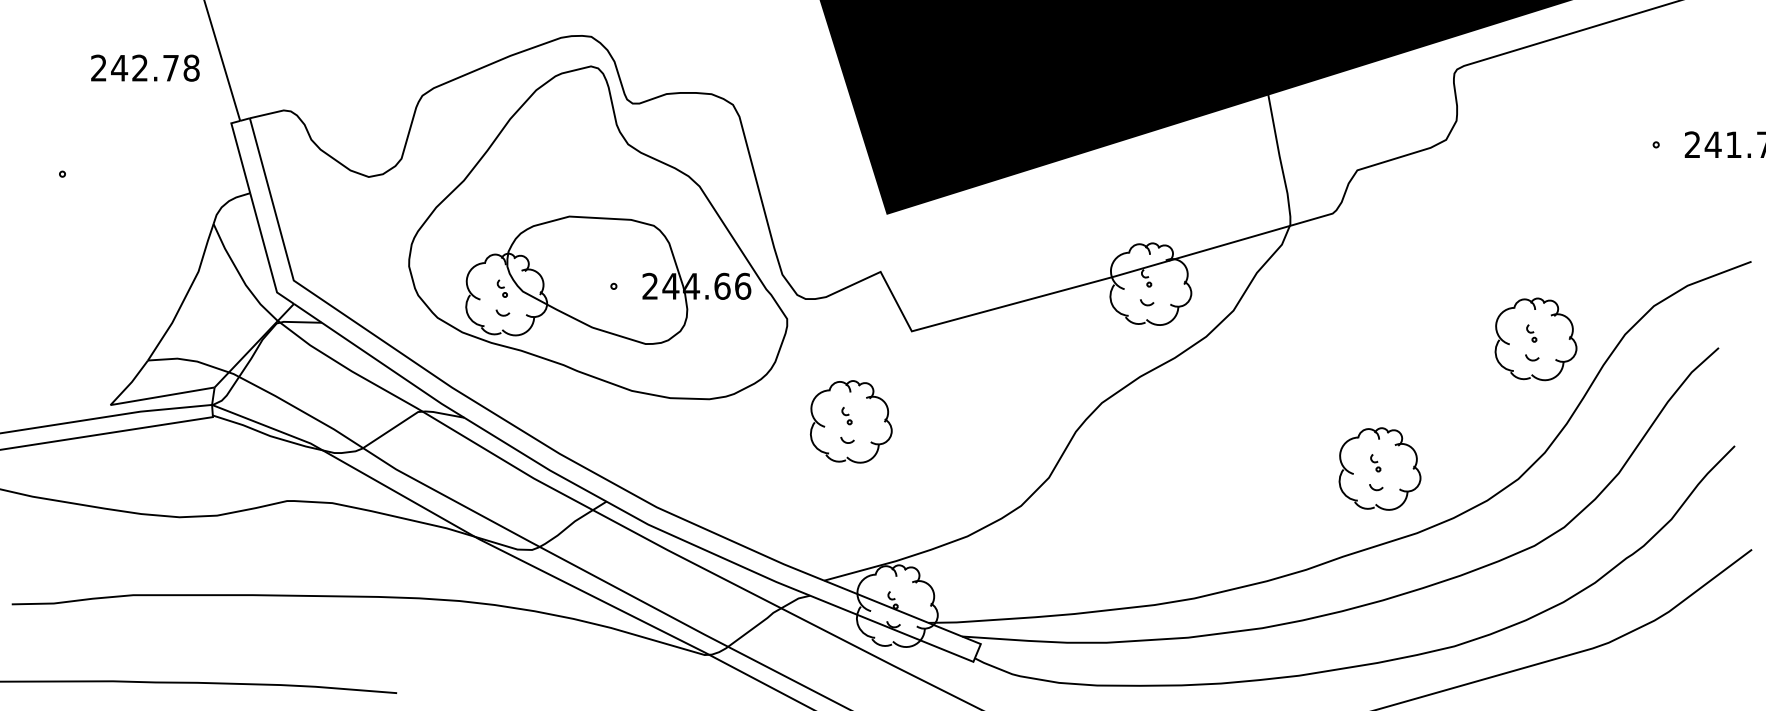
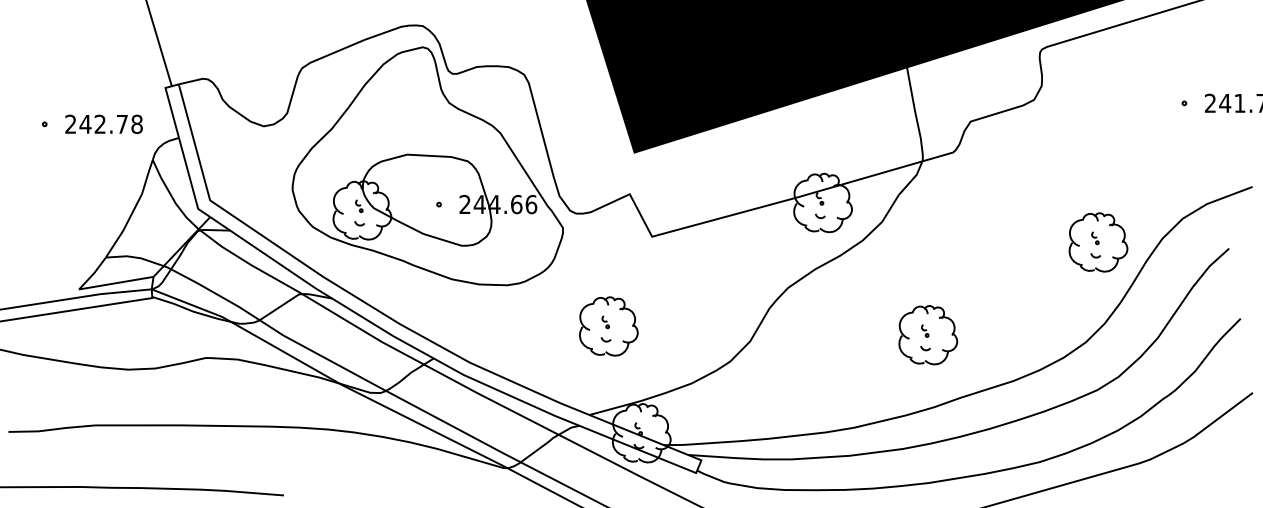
text: (145, 67) -> (104, 123), moved
part: (851, 421) -> (608, 326), moved
part: (1379, 468) -> (927, 334), moved

